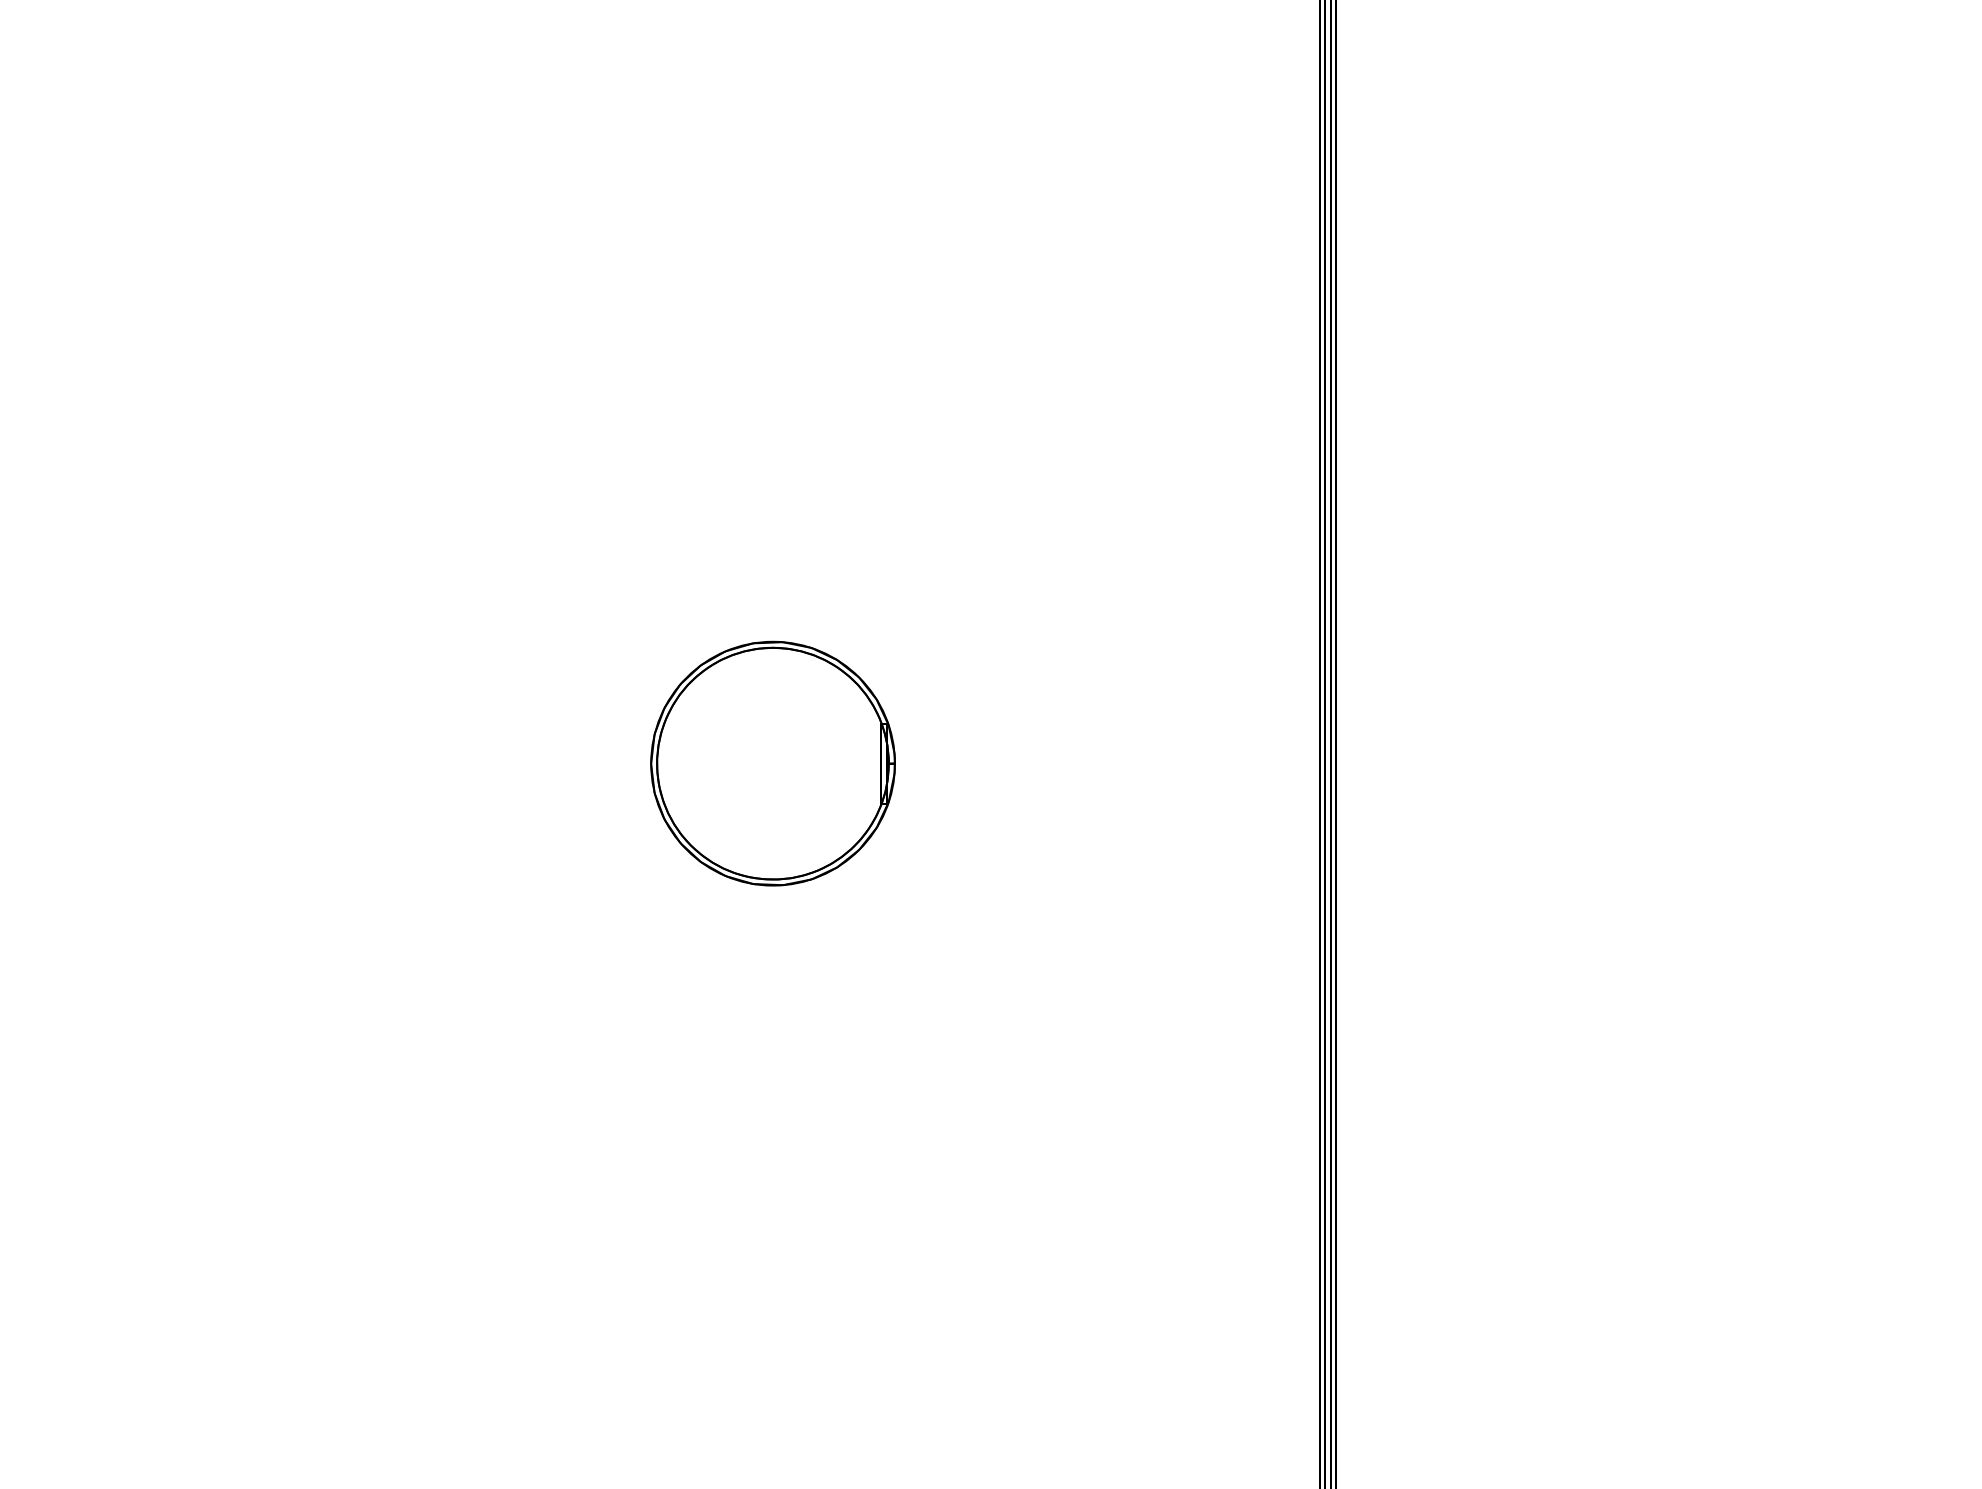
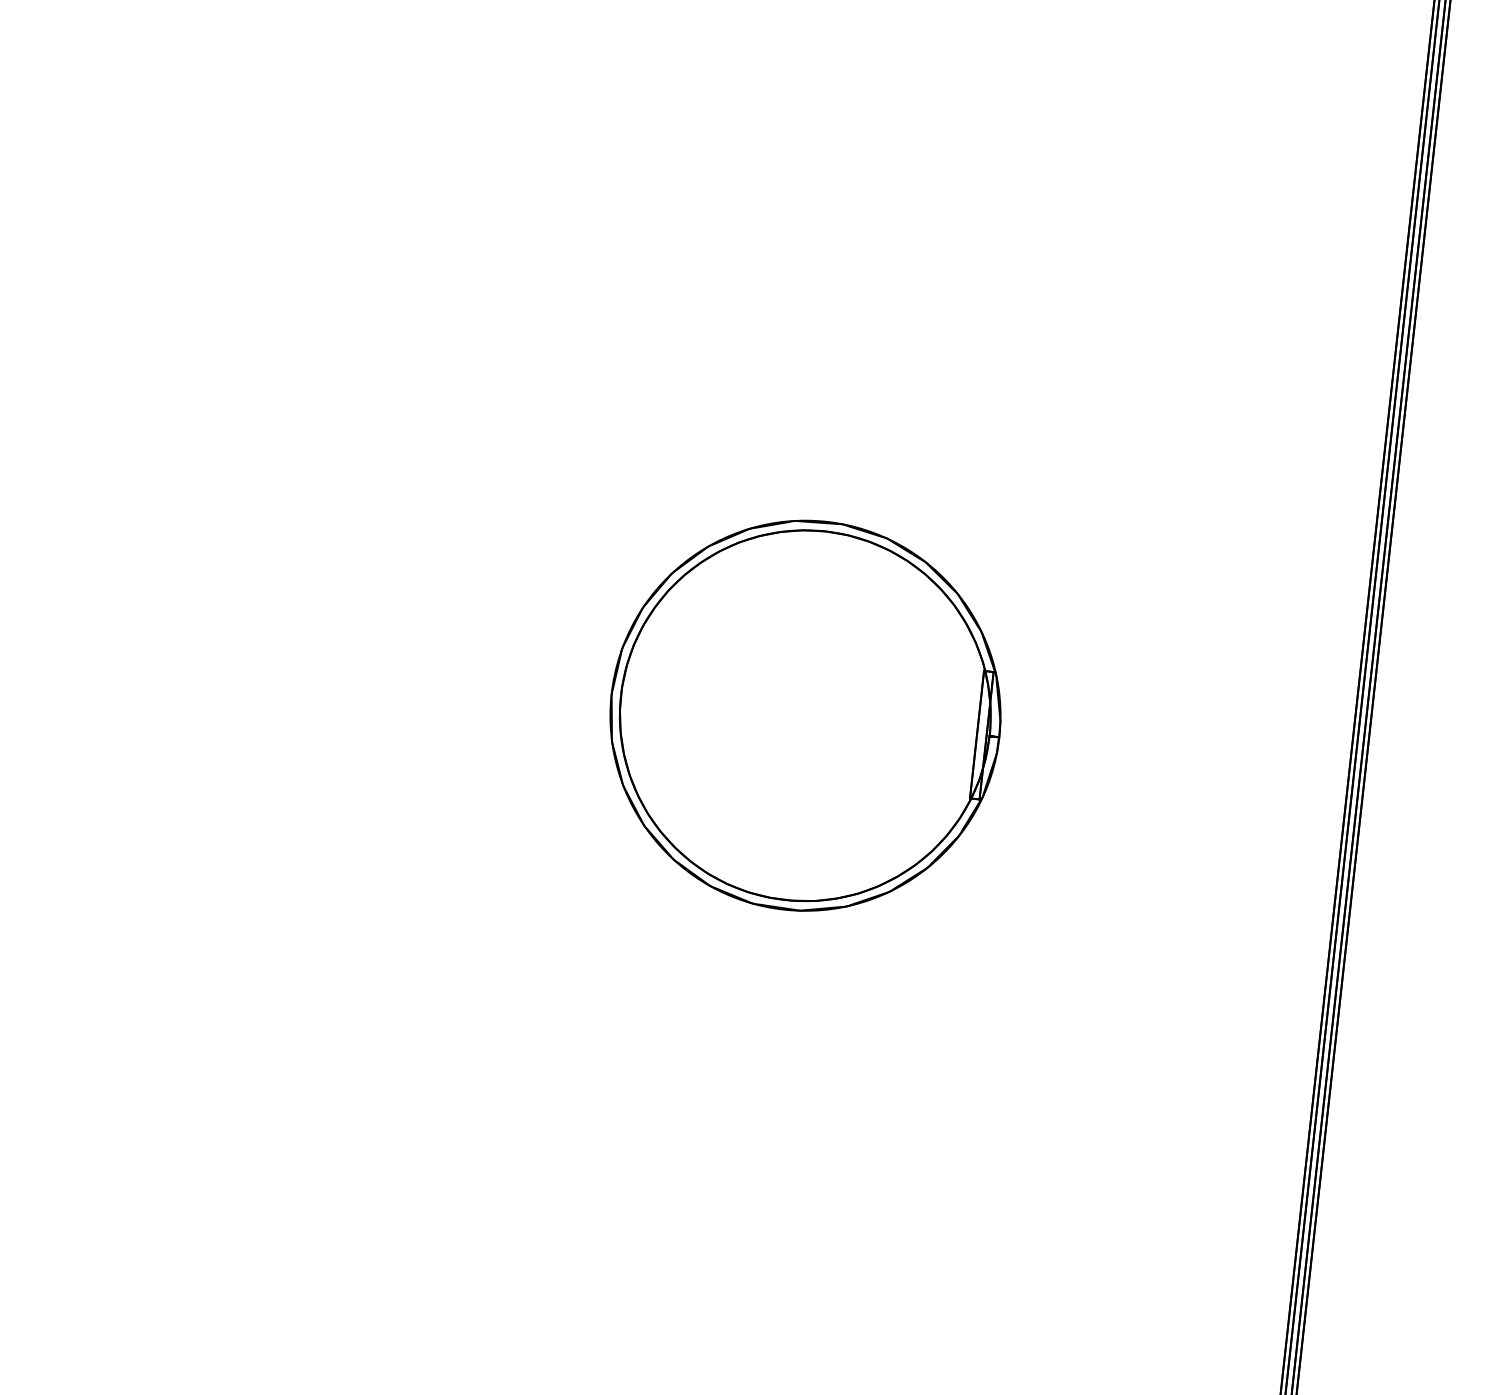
part: (772, 763) -> (804, 715), size x1.6

